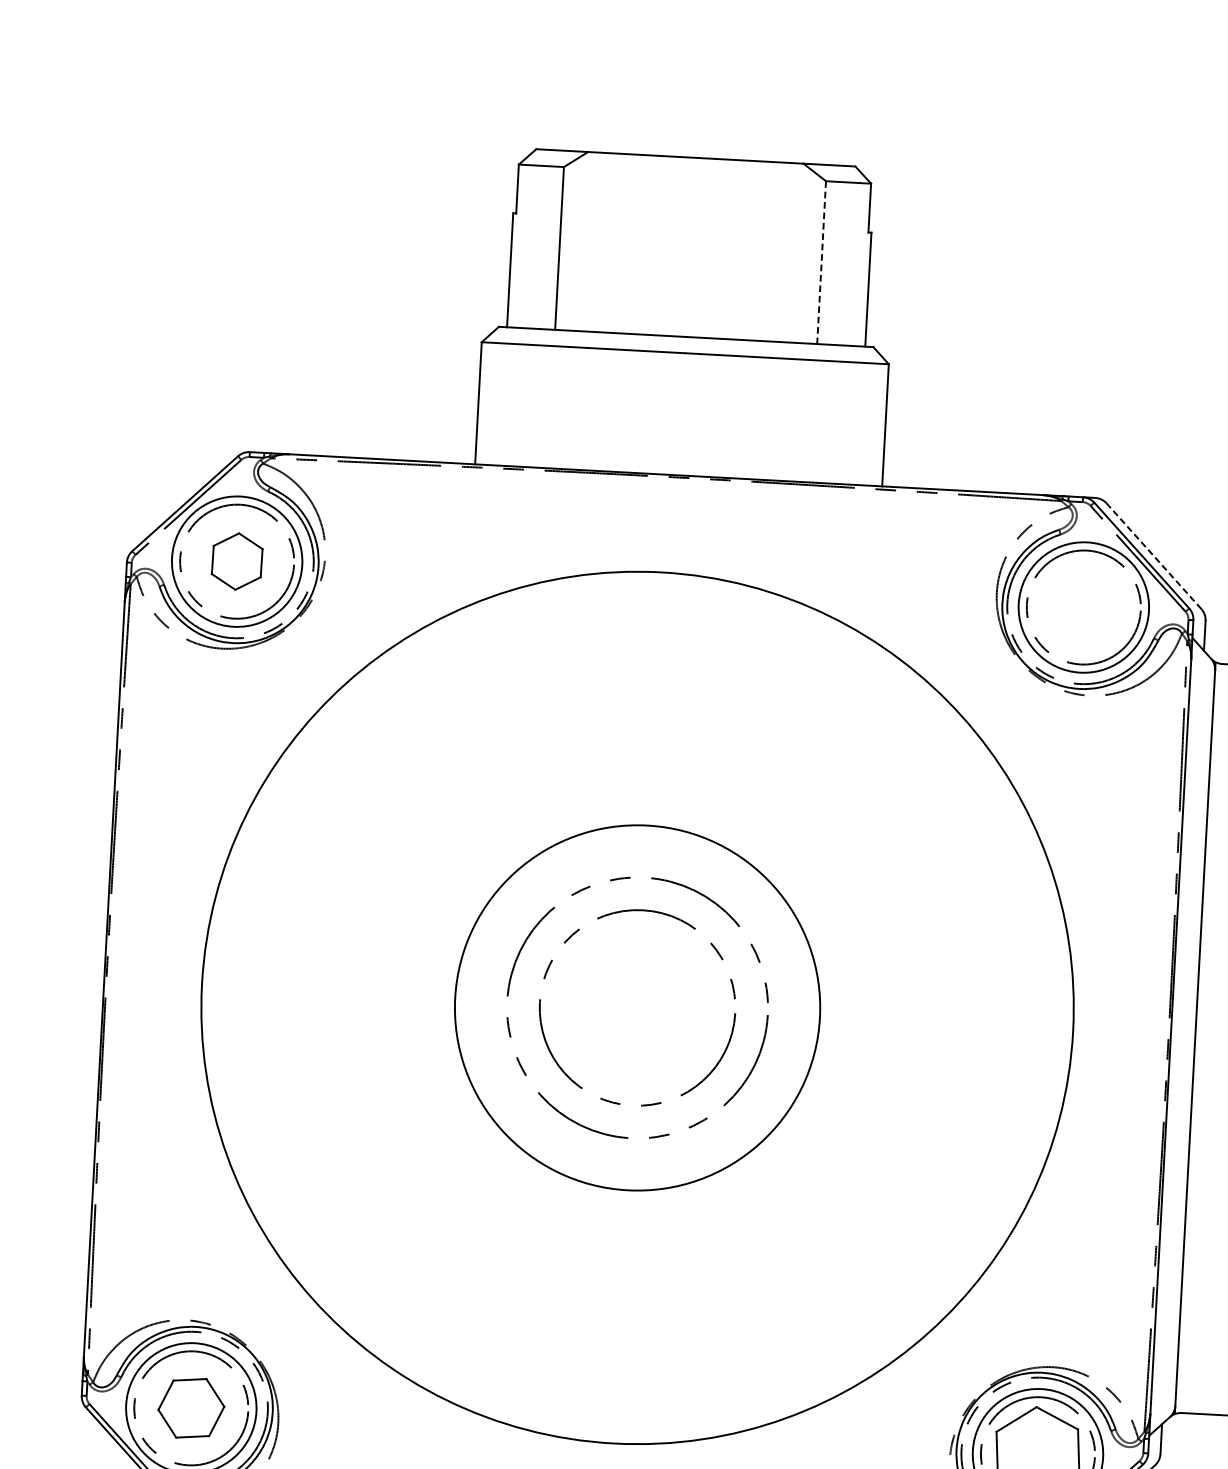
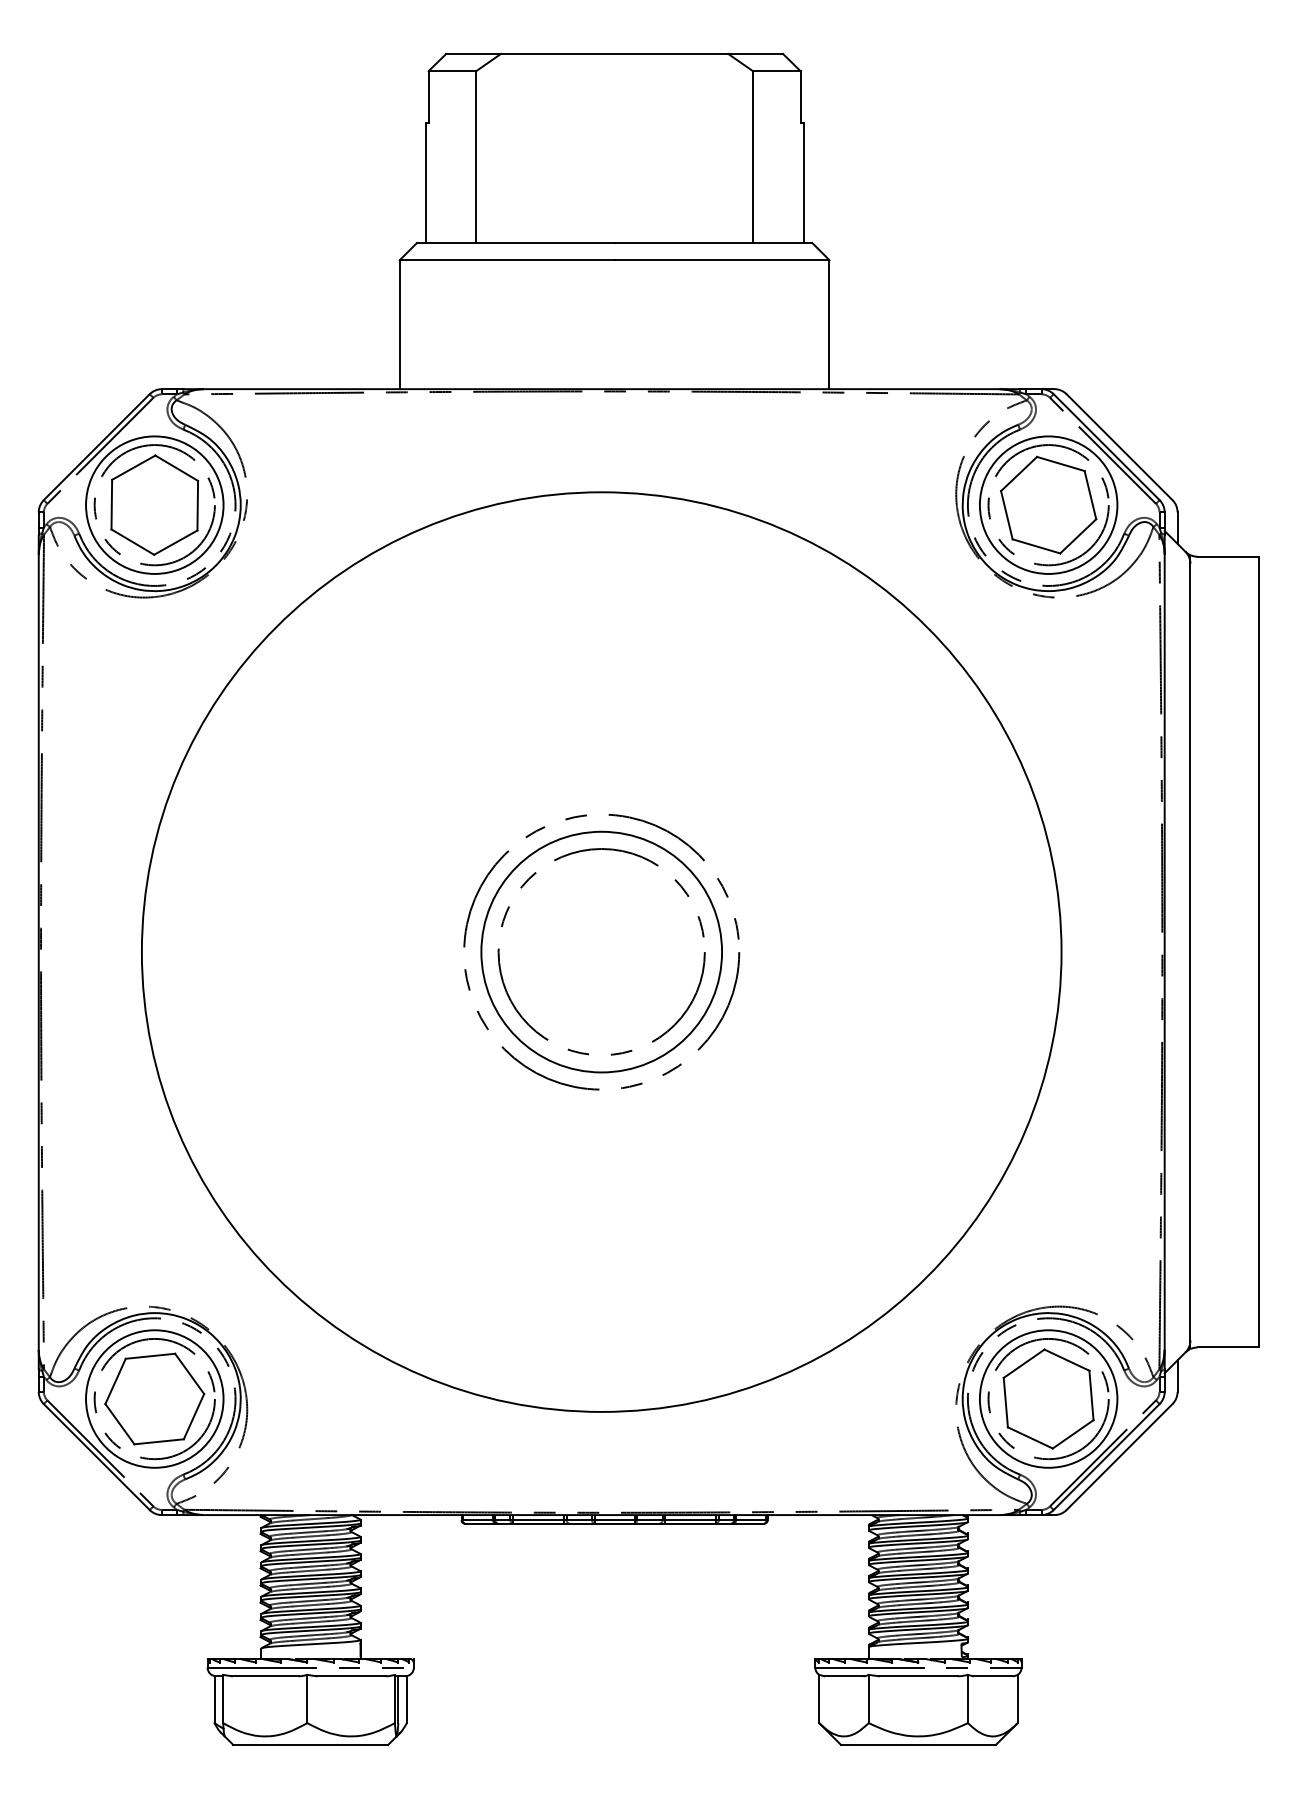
line: (821, 263) -> (752, 157), dashed -> solid
line: (1153, 556) -> (1119, 447), dashed -> solid
part: (236, 561) -> (154, 504), size x1.67
part: (1083, 606) -> (1048, 504), added
circle: (637, 1007) -> (601, 951), size x0.62
part: (191, 1407) -> (154, 1398), size x1.43

